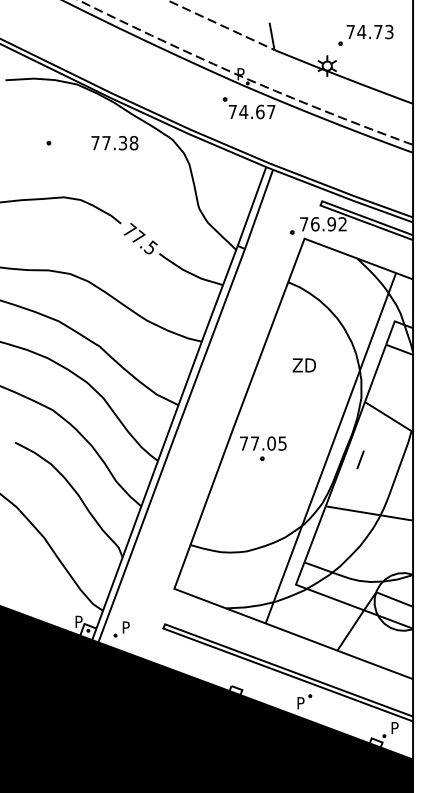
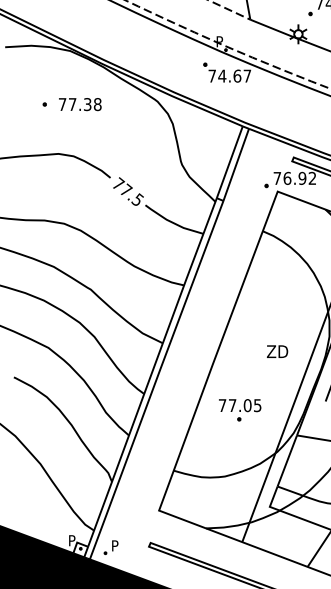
text: (114, 143) -> (79, 104), moved
text: (303, 365) -> (276, 351), moved
part: (263, 448) -> (240, 410), moved

